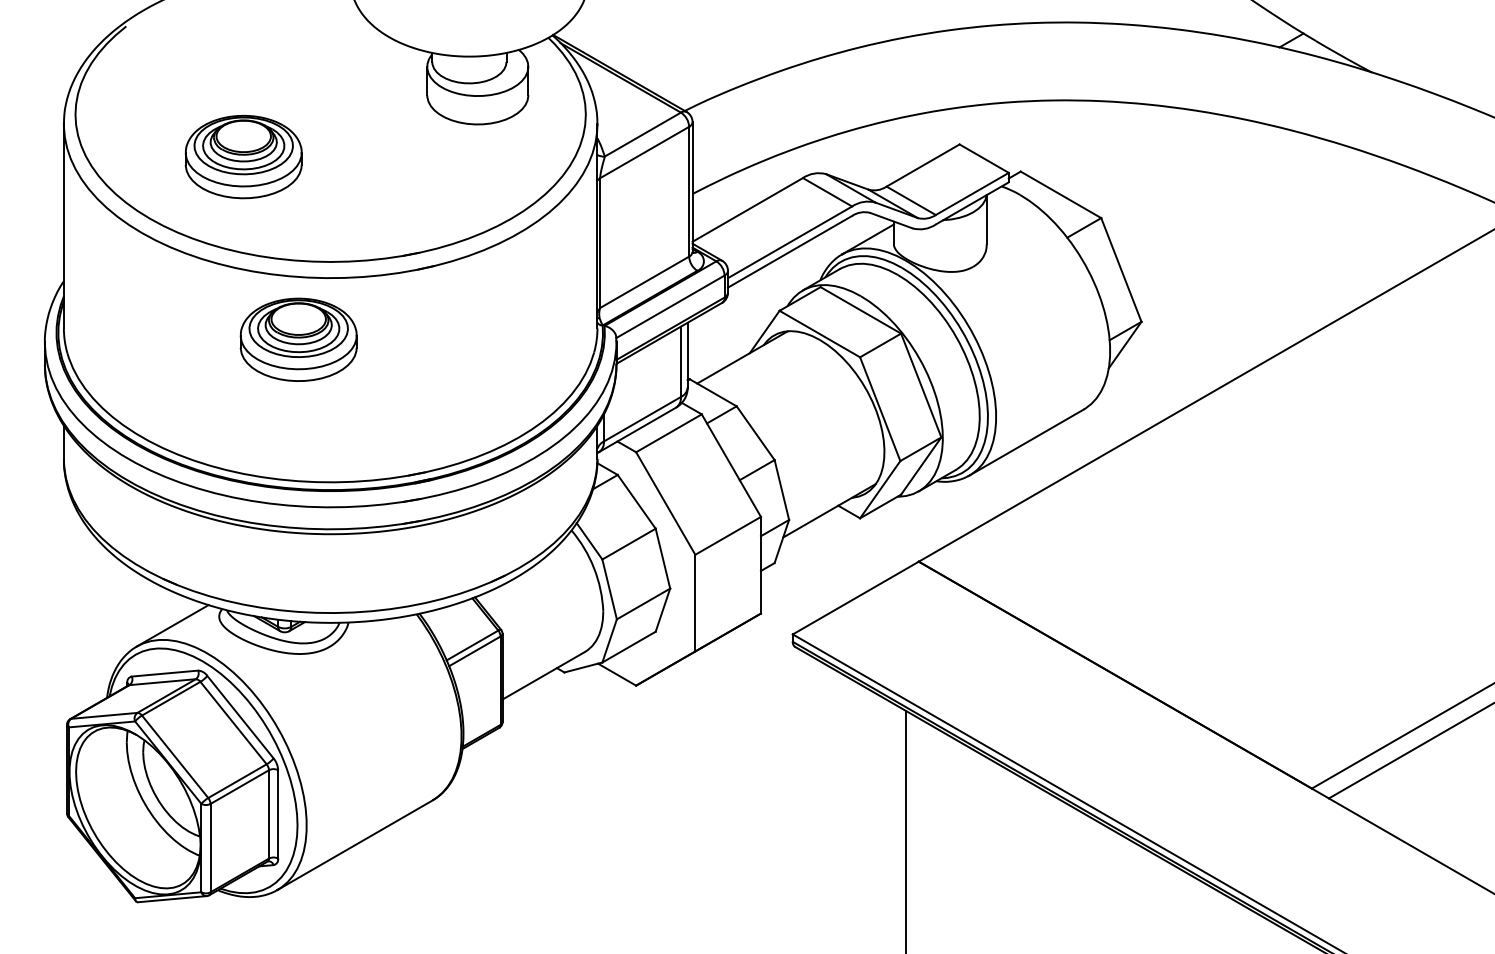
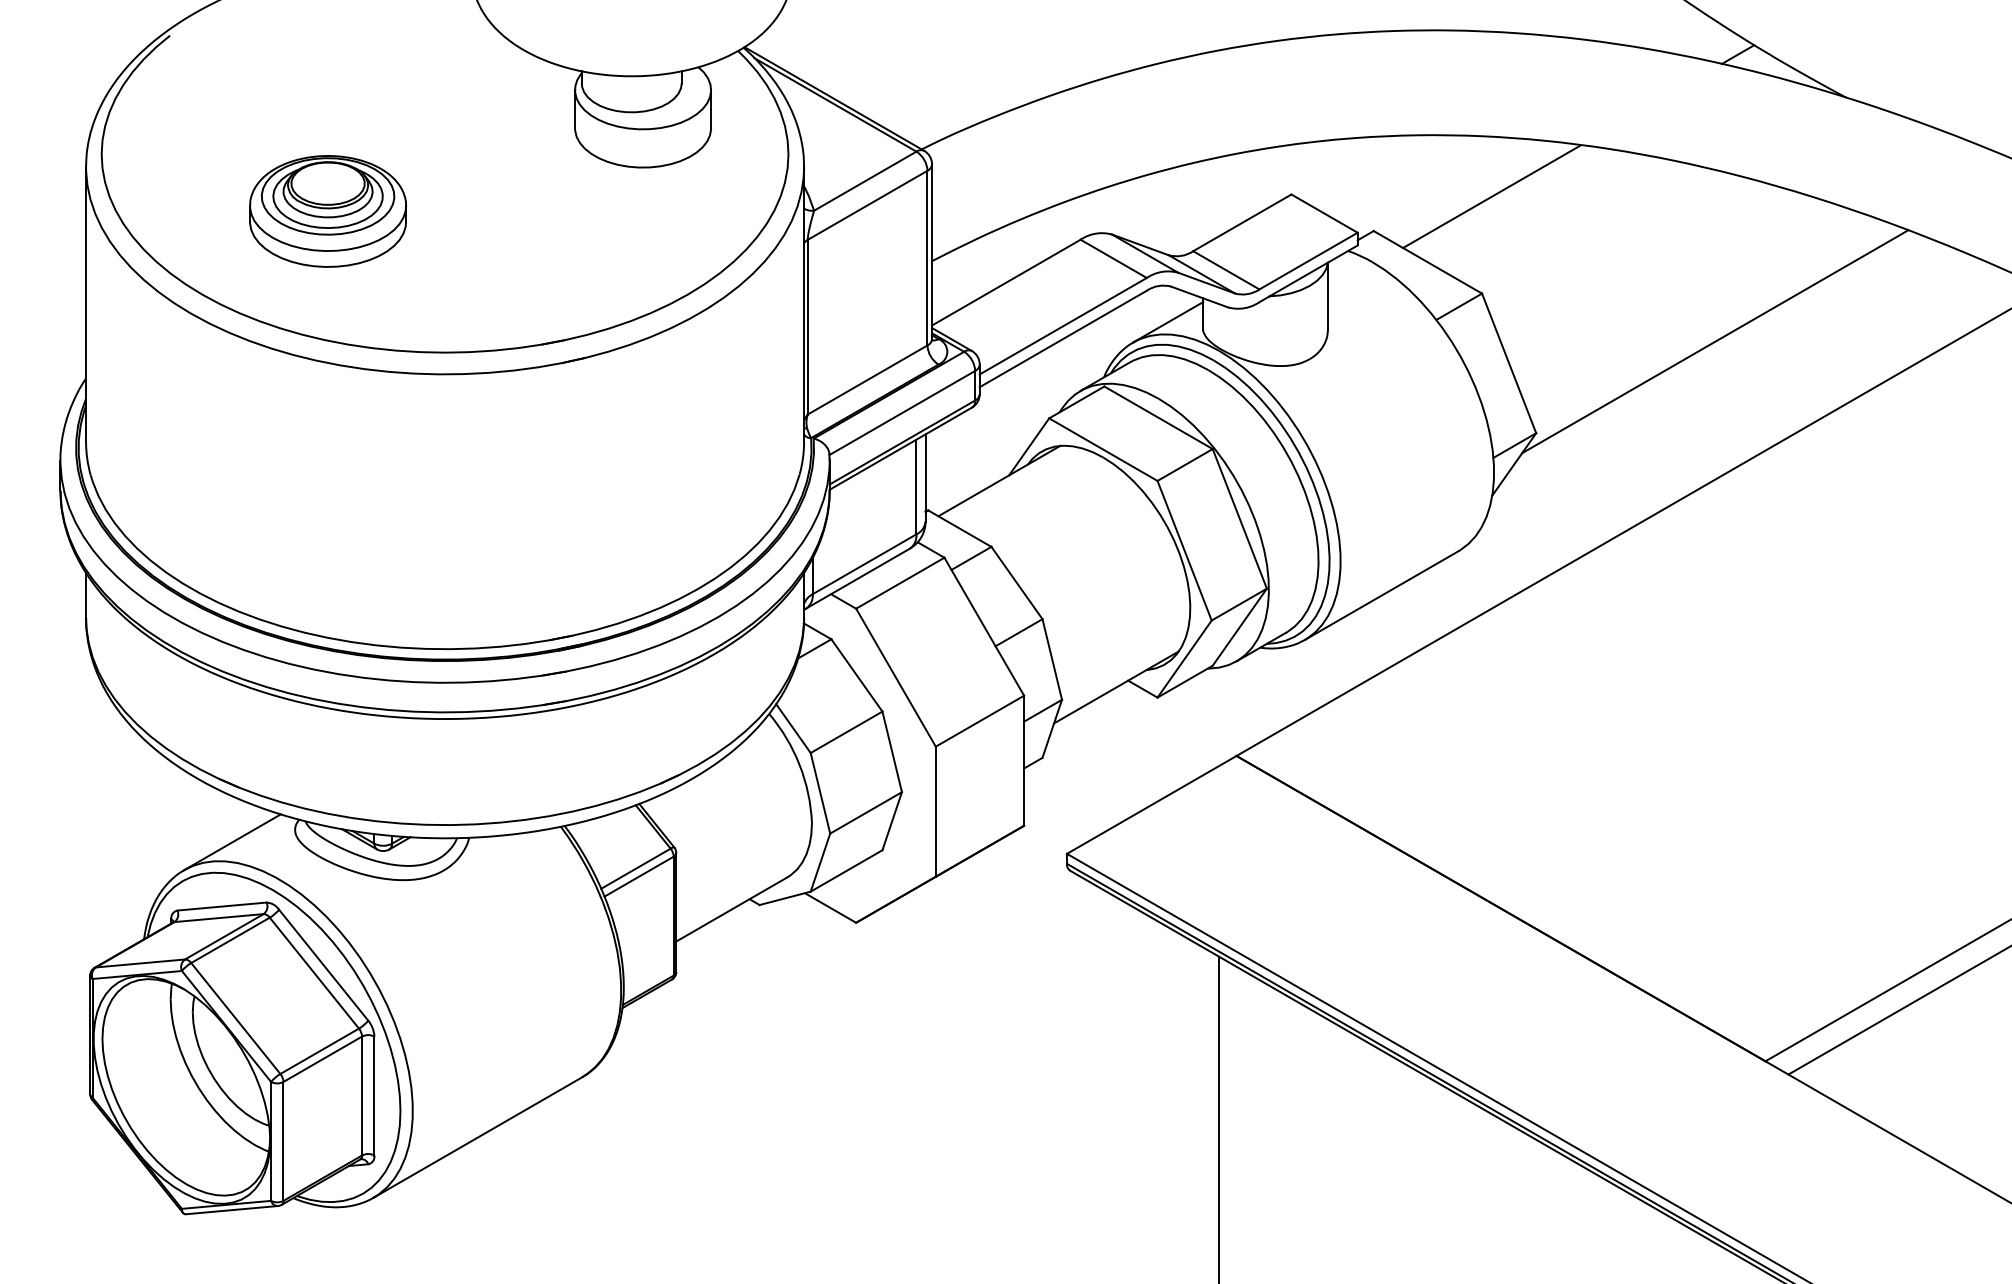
line: (1108, 145) -> (1491, 196), added
line: (1274, 253) -> (1715, 341), added
part: (298, 339) -> (401, 457), removed

